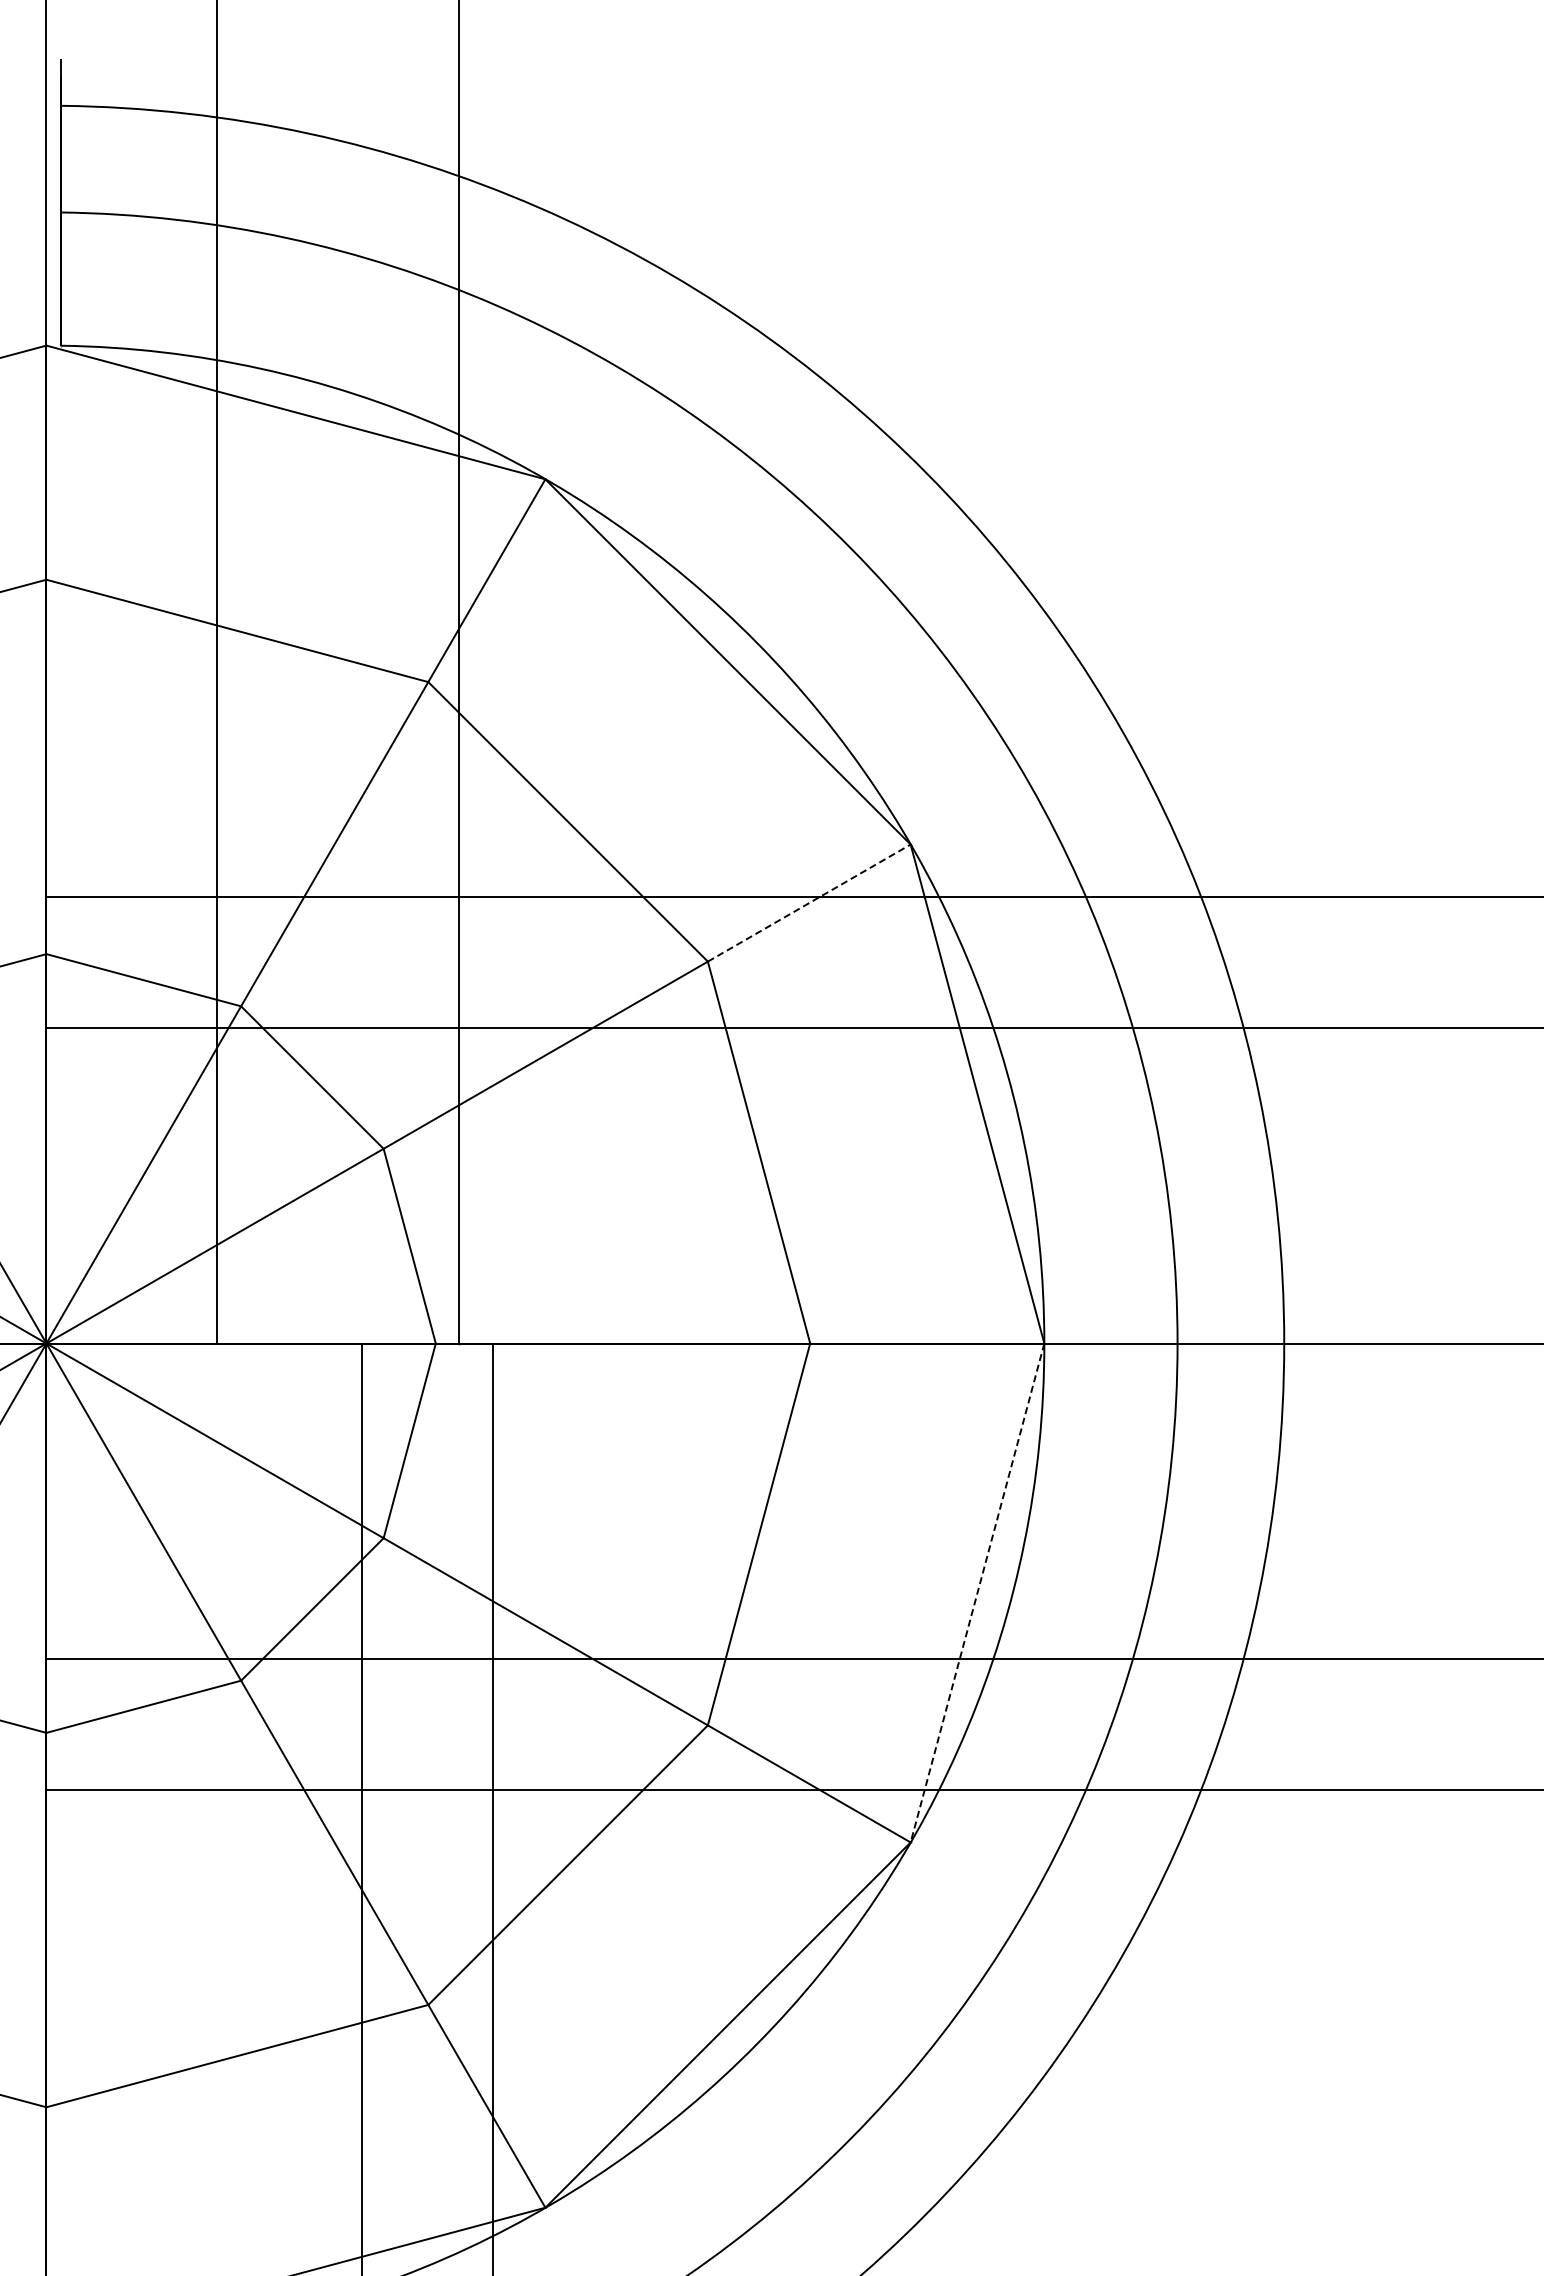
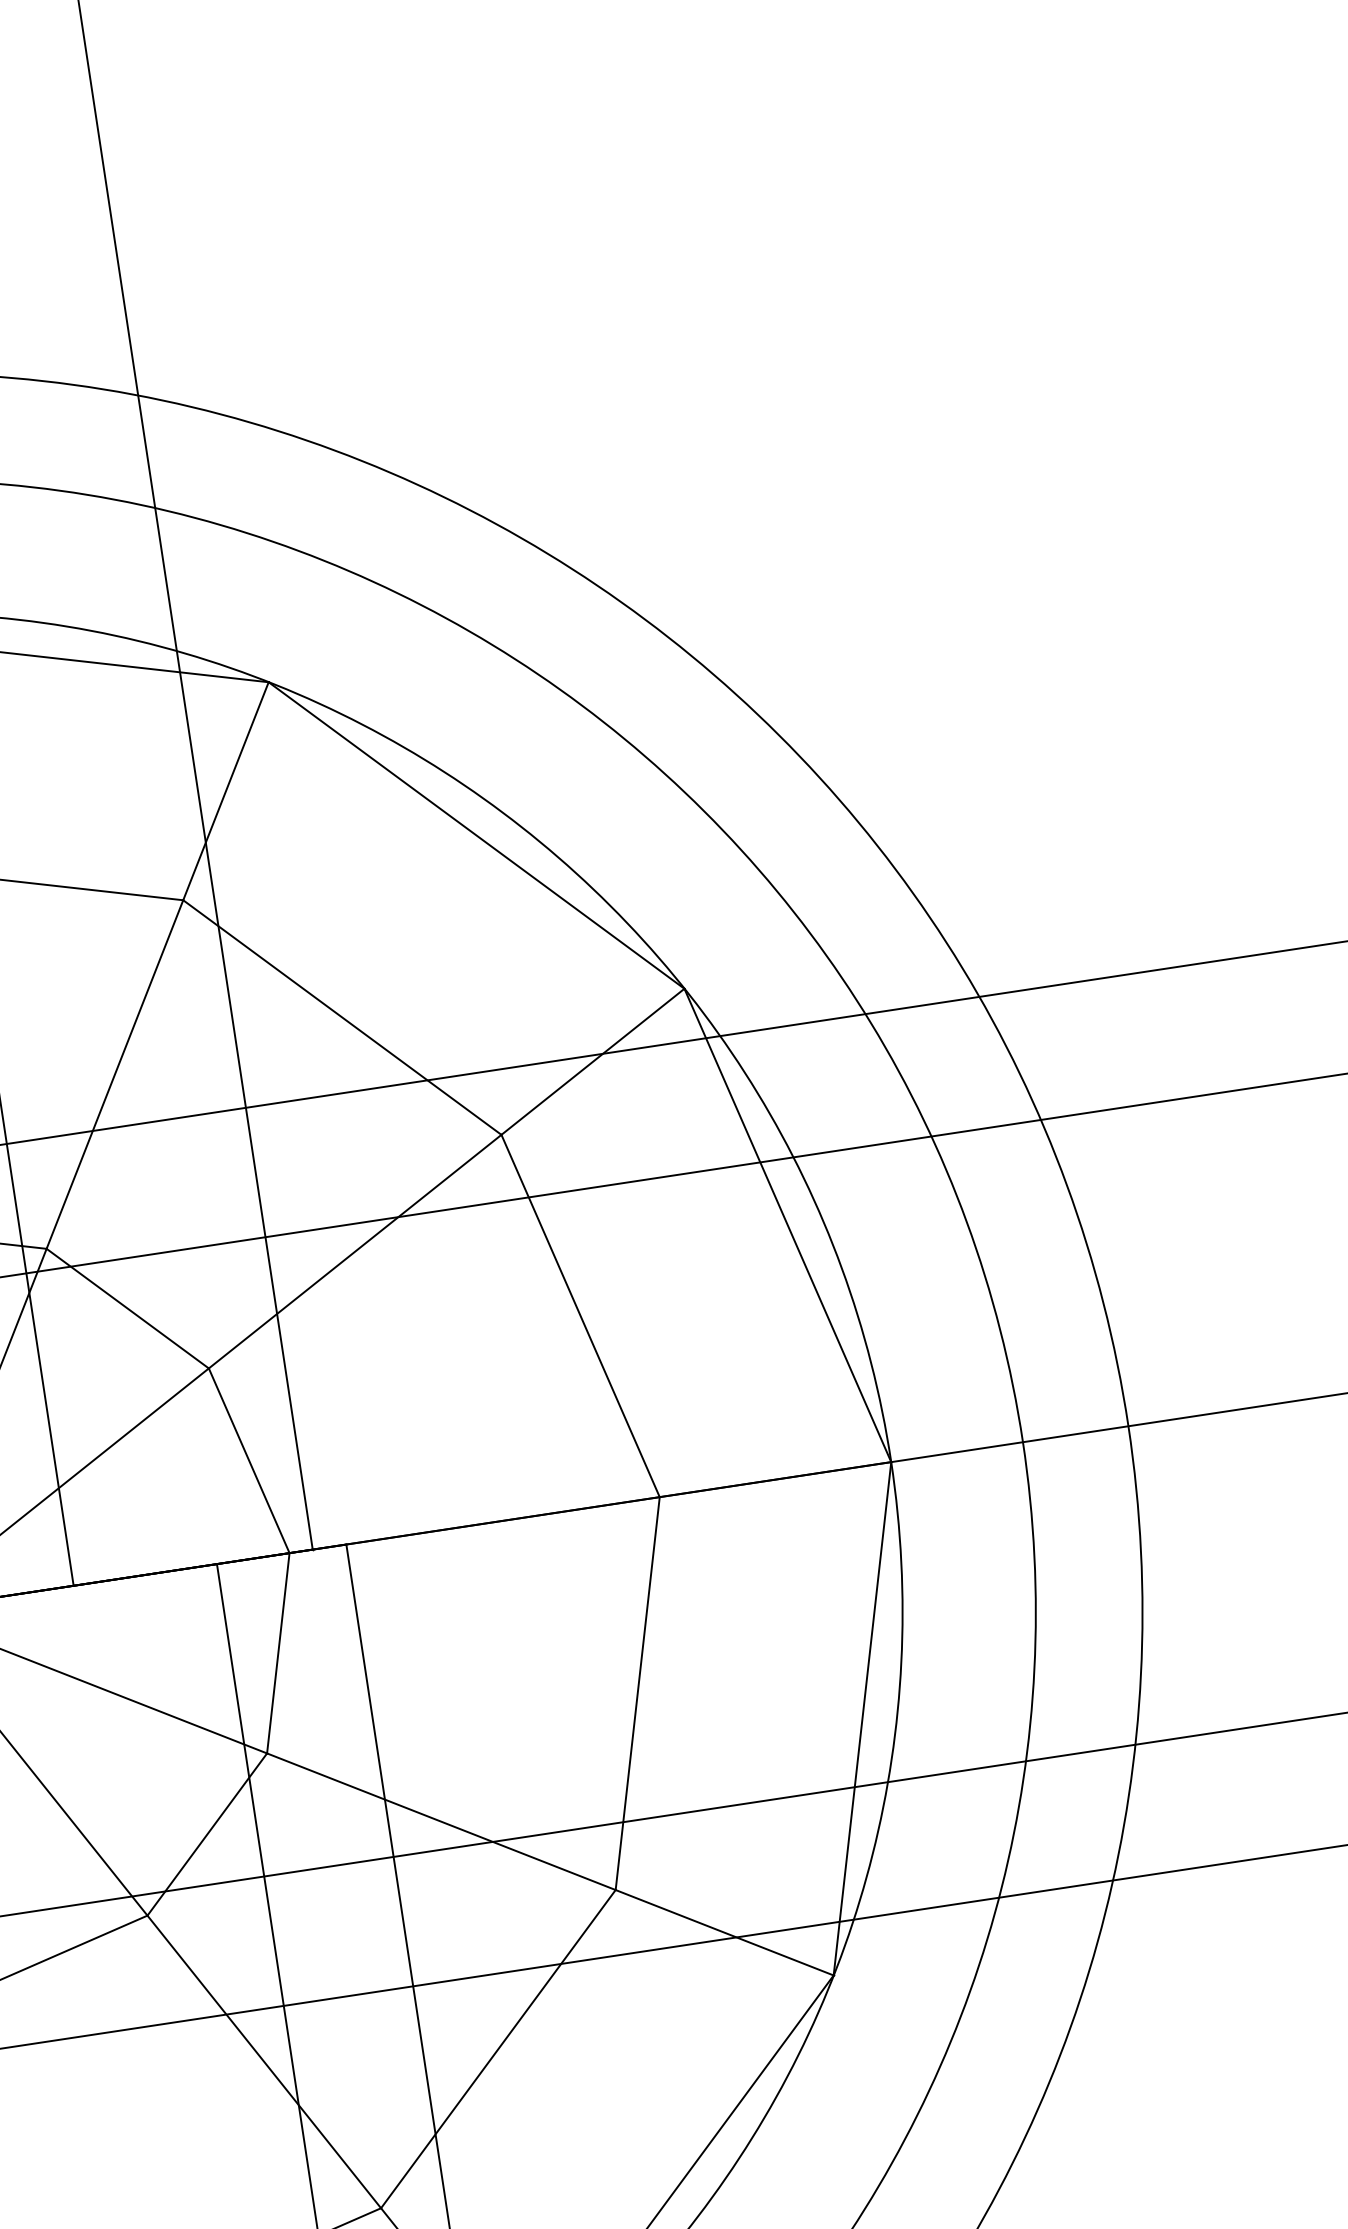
line: (809, 902) -> (593, 1061), dashed -> solid
line: (977, 1593) -> (862, 1719), dashed -> solid

